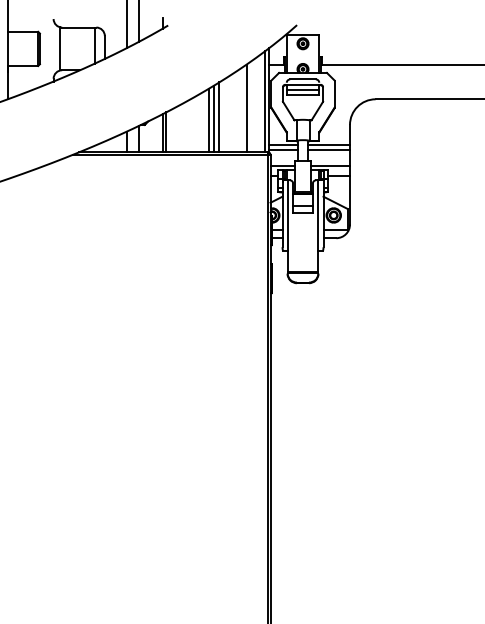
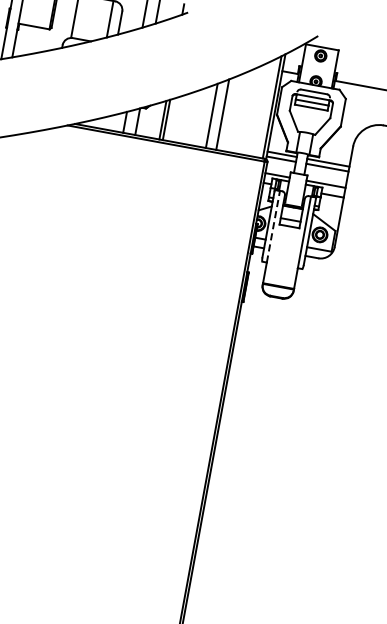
line: (246, 108) -> (251, 110), removed
line: (214, 118) -> (217, 114), removed
line: (287, 215) -> (273, 226), solid -> dashed

